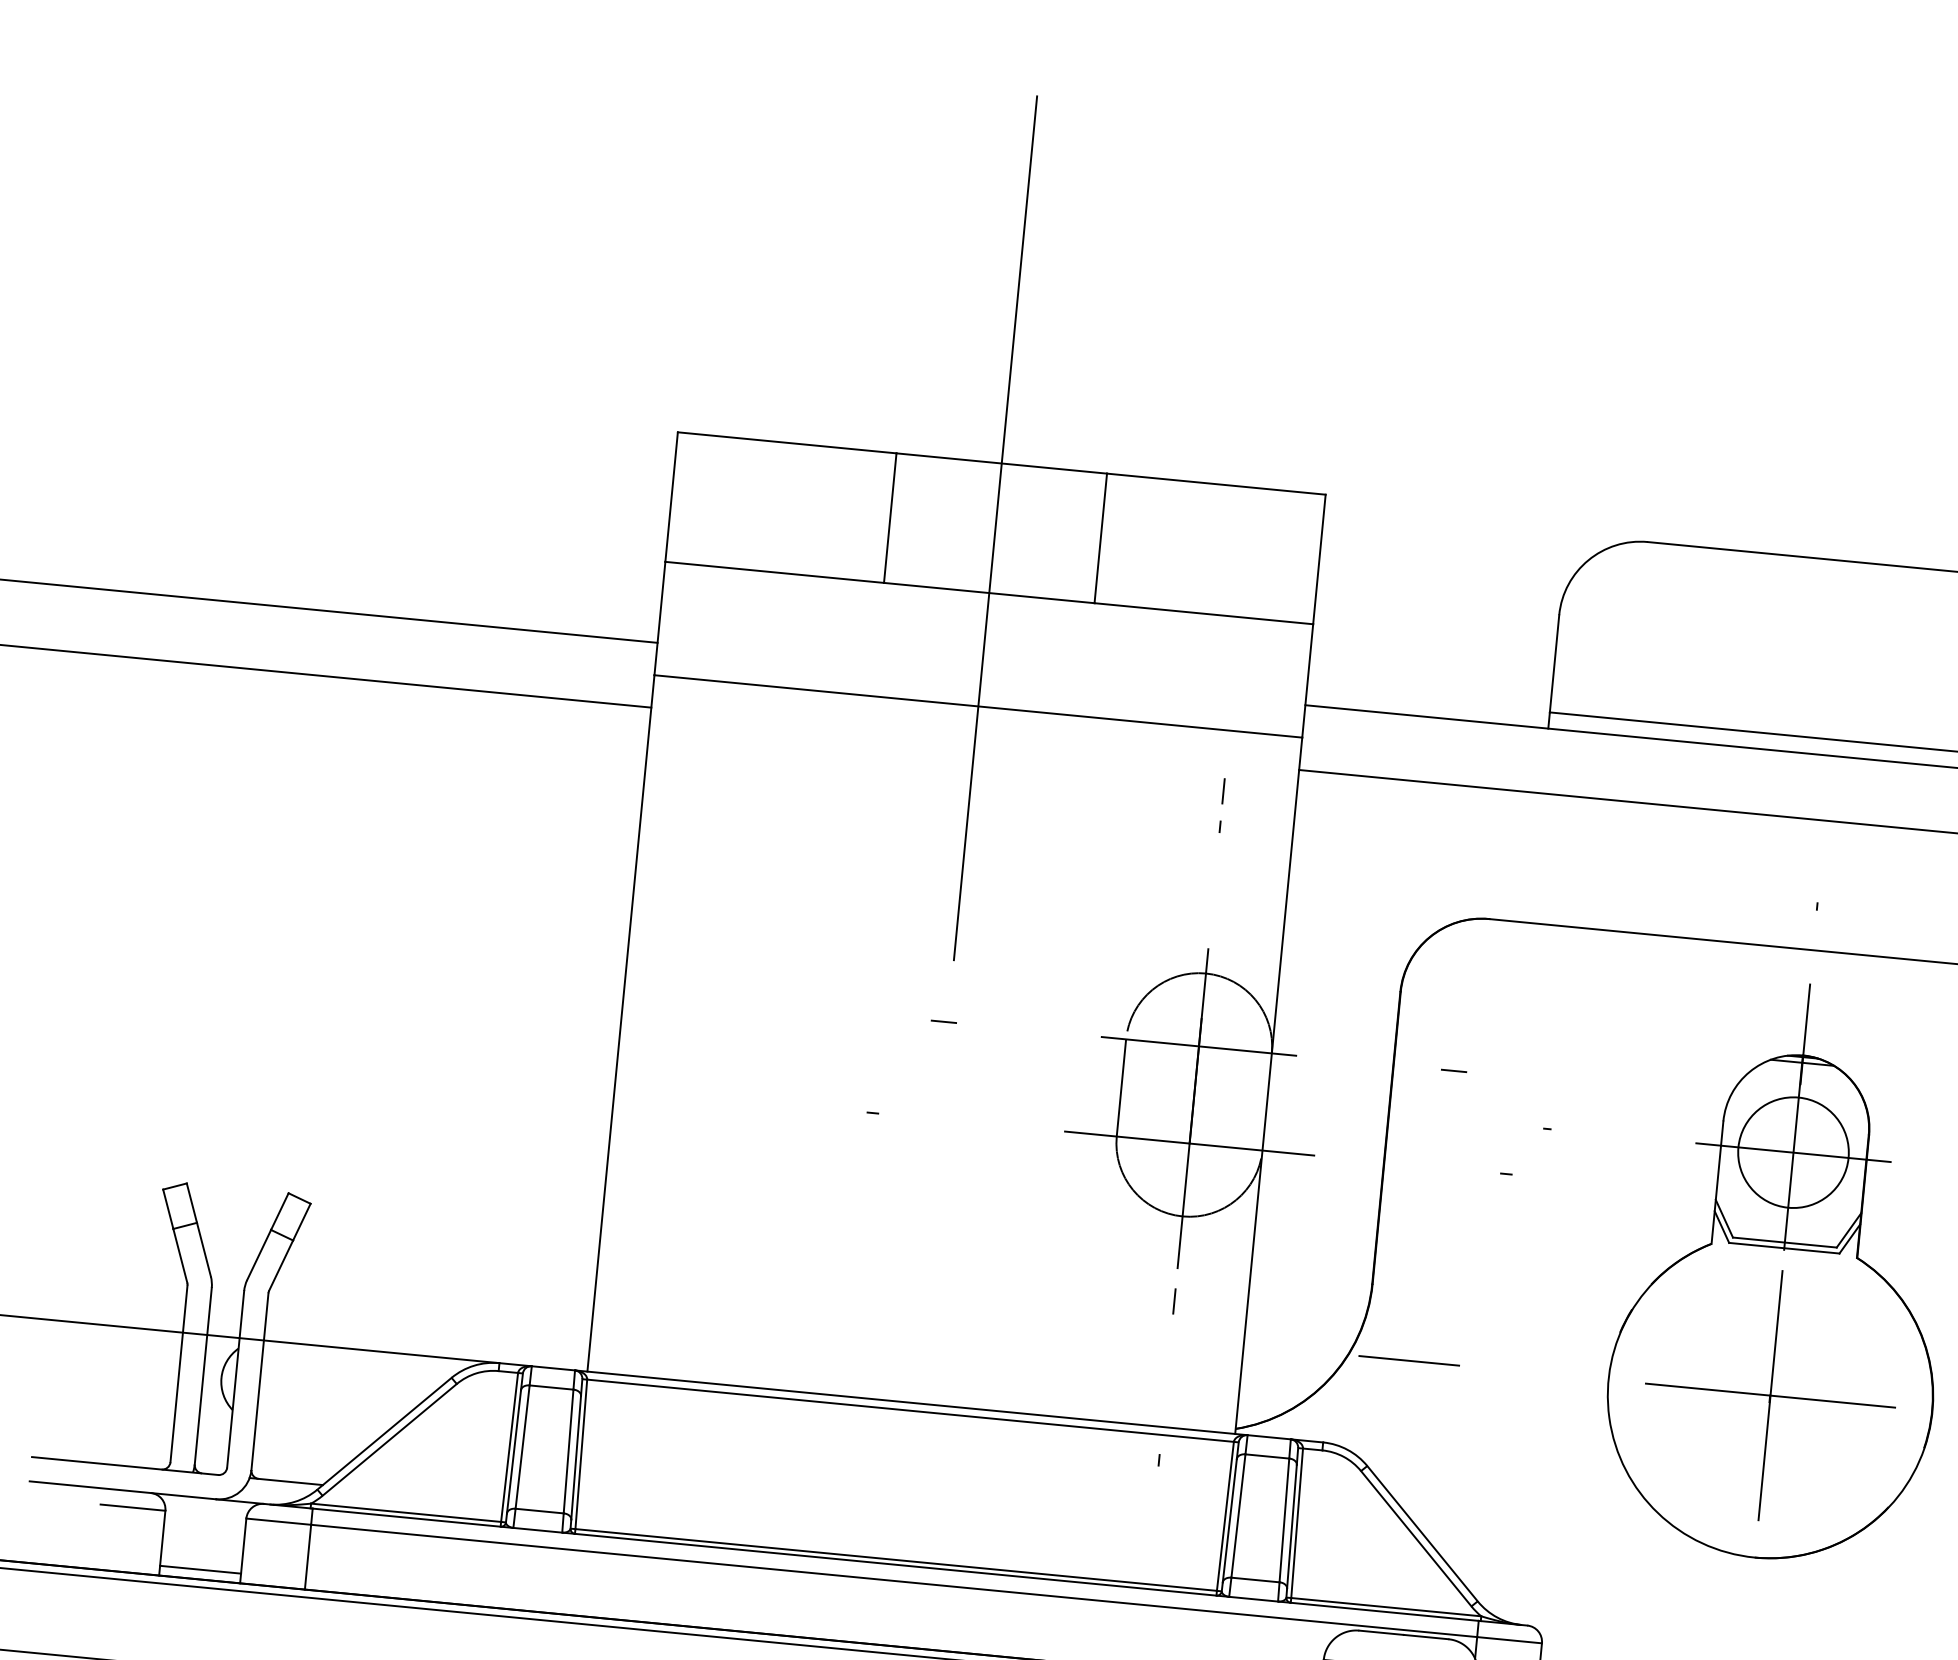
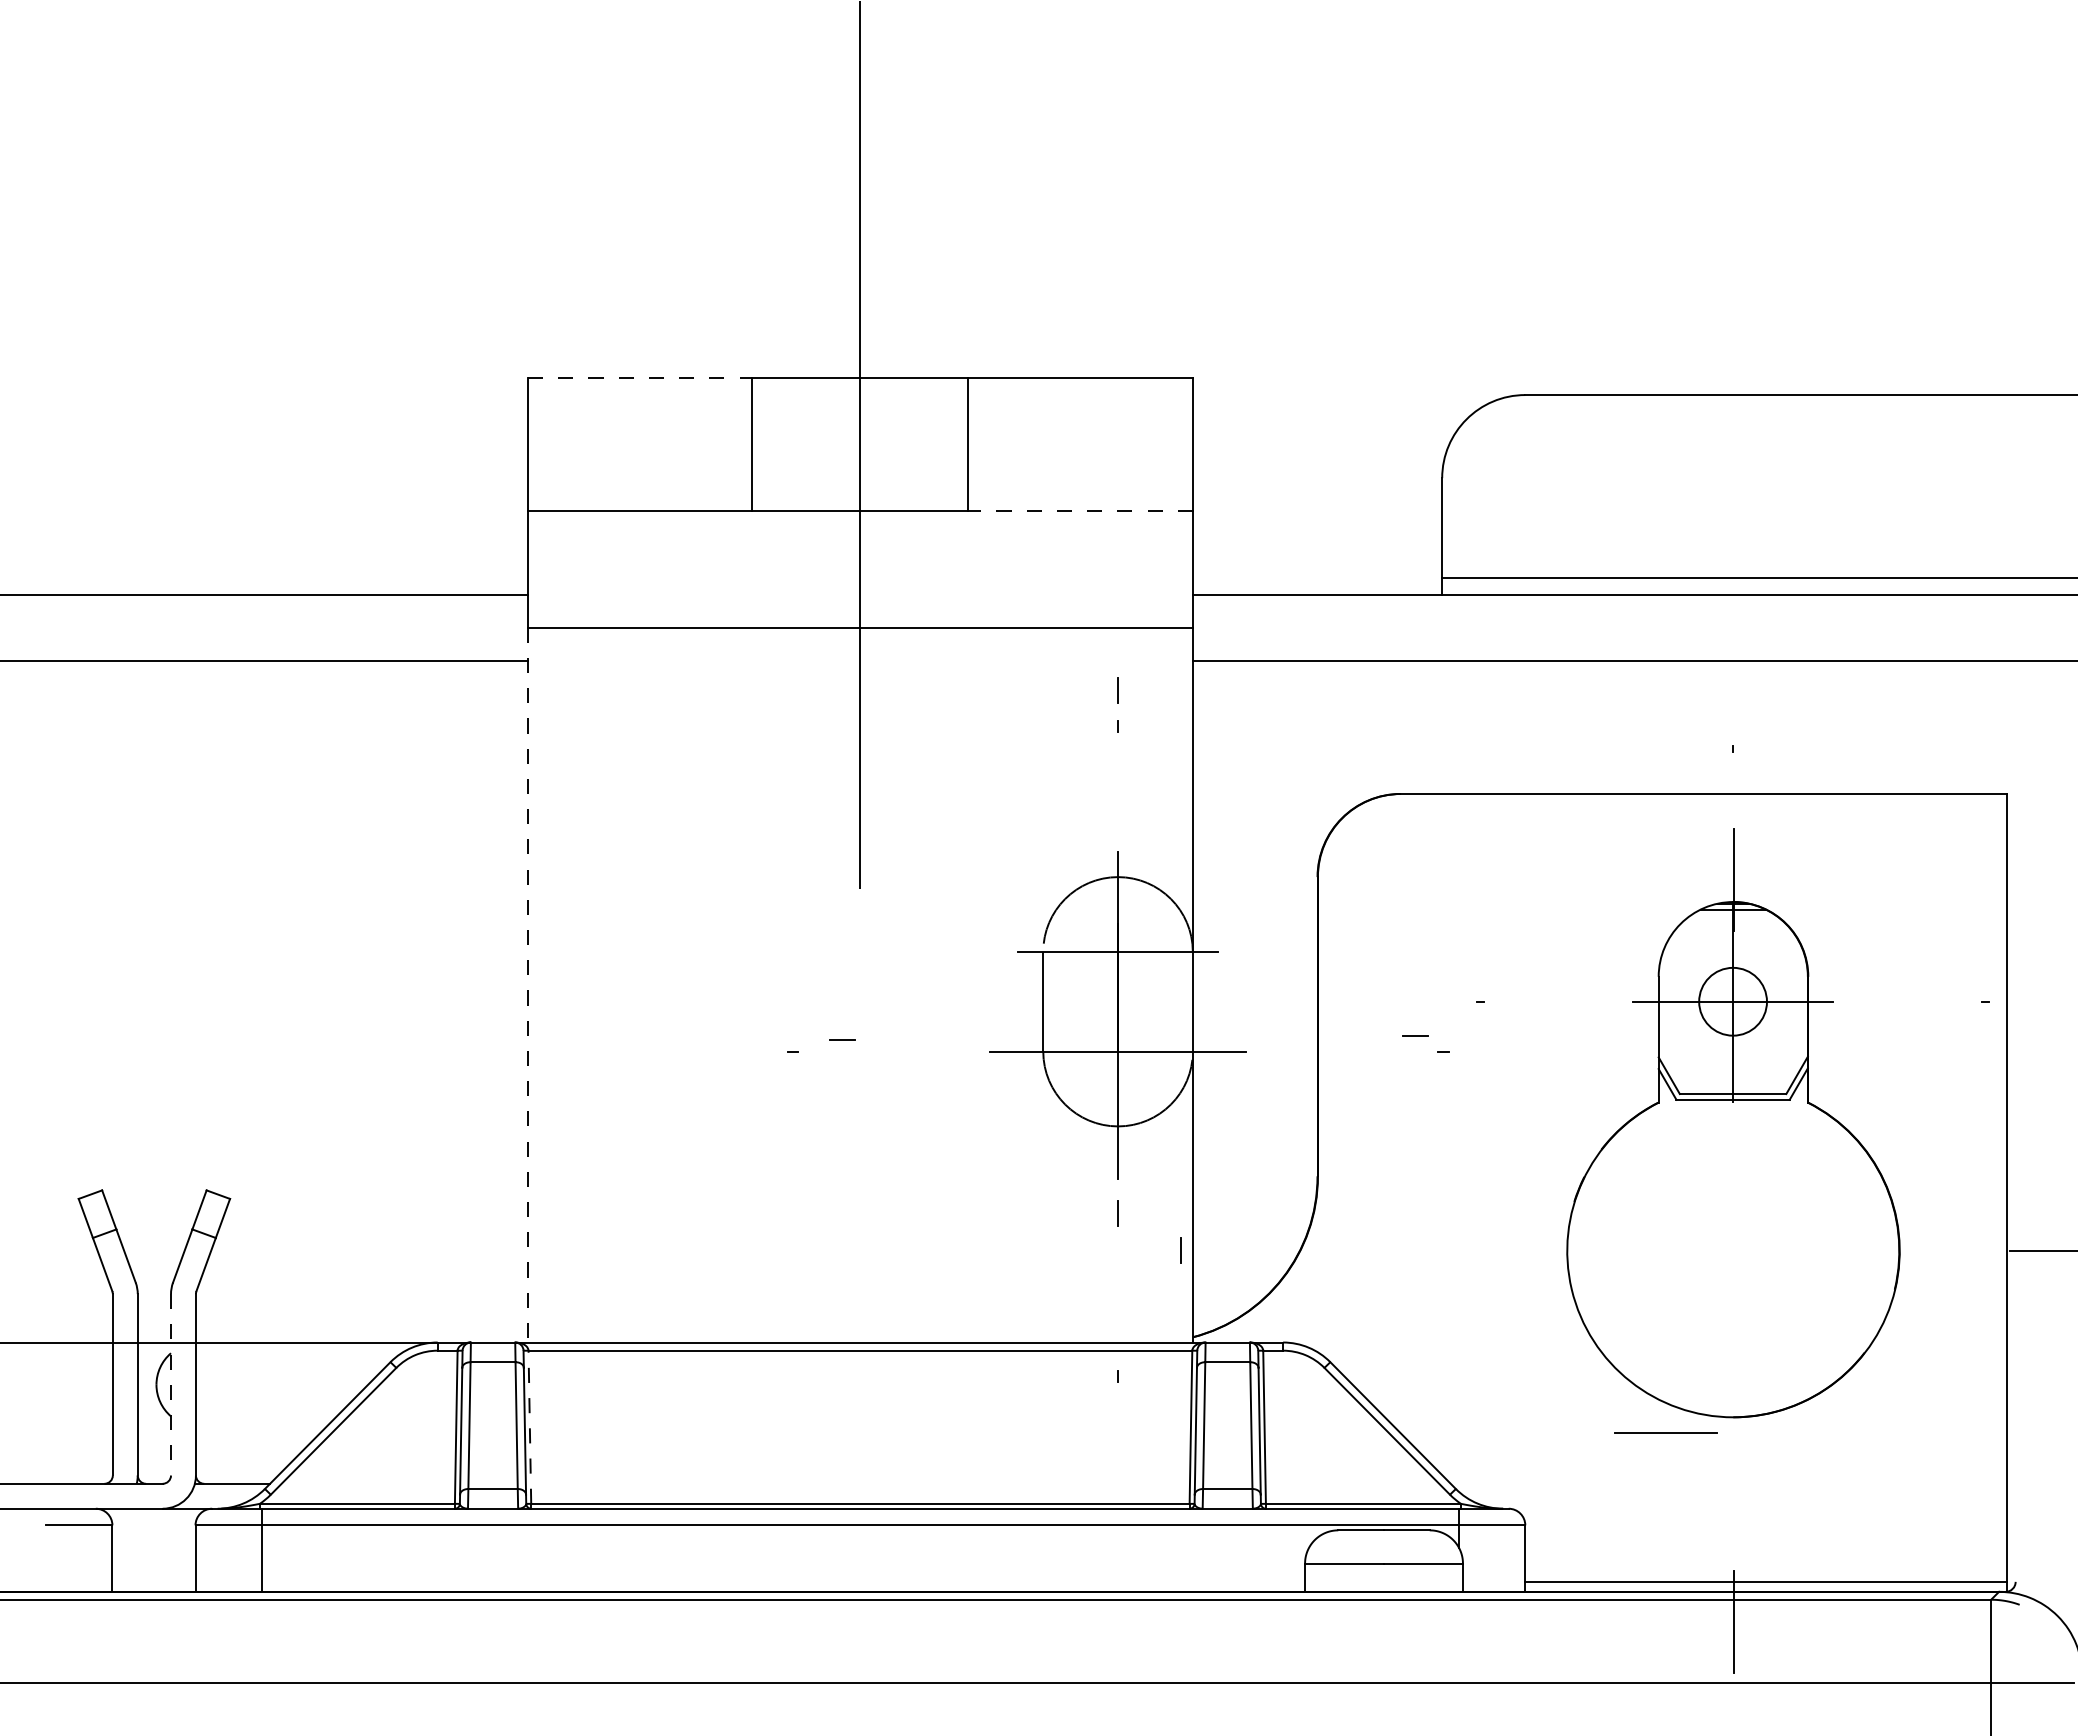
line: (787, 442) -> (640, 378), solid -> dashed
line: (1203, 613) -> (1080, 511), solid -> dashed
line: (944, 1021) -> (842, 1039), moved
line: (620, 1023) -> (527, 985), solid -> dashed
line: (1453, 1070) -> (1415, 1035), moved
circle: (1792, 1152) -> (1732, 1001), size x0.6
line: (1231, 1343) -> (1180, 1250), added
line: (1409, 1360) -> (1665, 1432), moved
line: (236, 1379) -> (171, 1384), solid -> dashed
part: (1770, 1395) -> (1733, 1250), removed
line: (580, 1454) -> (529, 1427), solid -> dashed
line: (200, 1569) -> (153, 1581), removed

